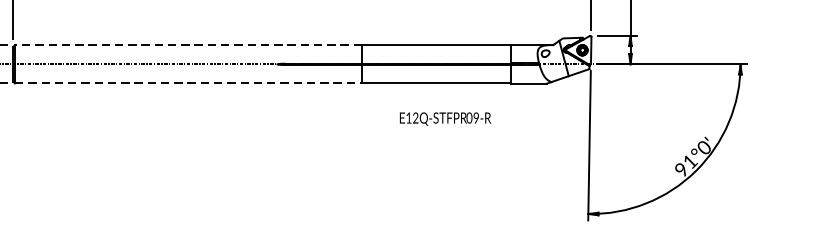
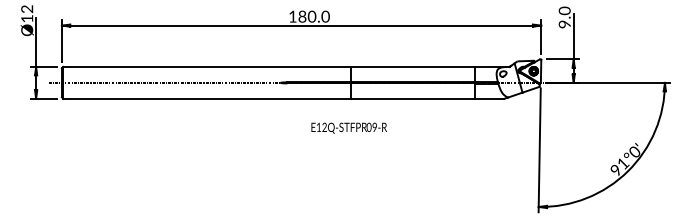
line: (188, 45) -> (207, 67), dashed -> solid
line: (188, 83) -> (207, 98), dashed -> solid
text: (444, 118) -> (348, 127), moved

